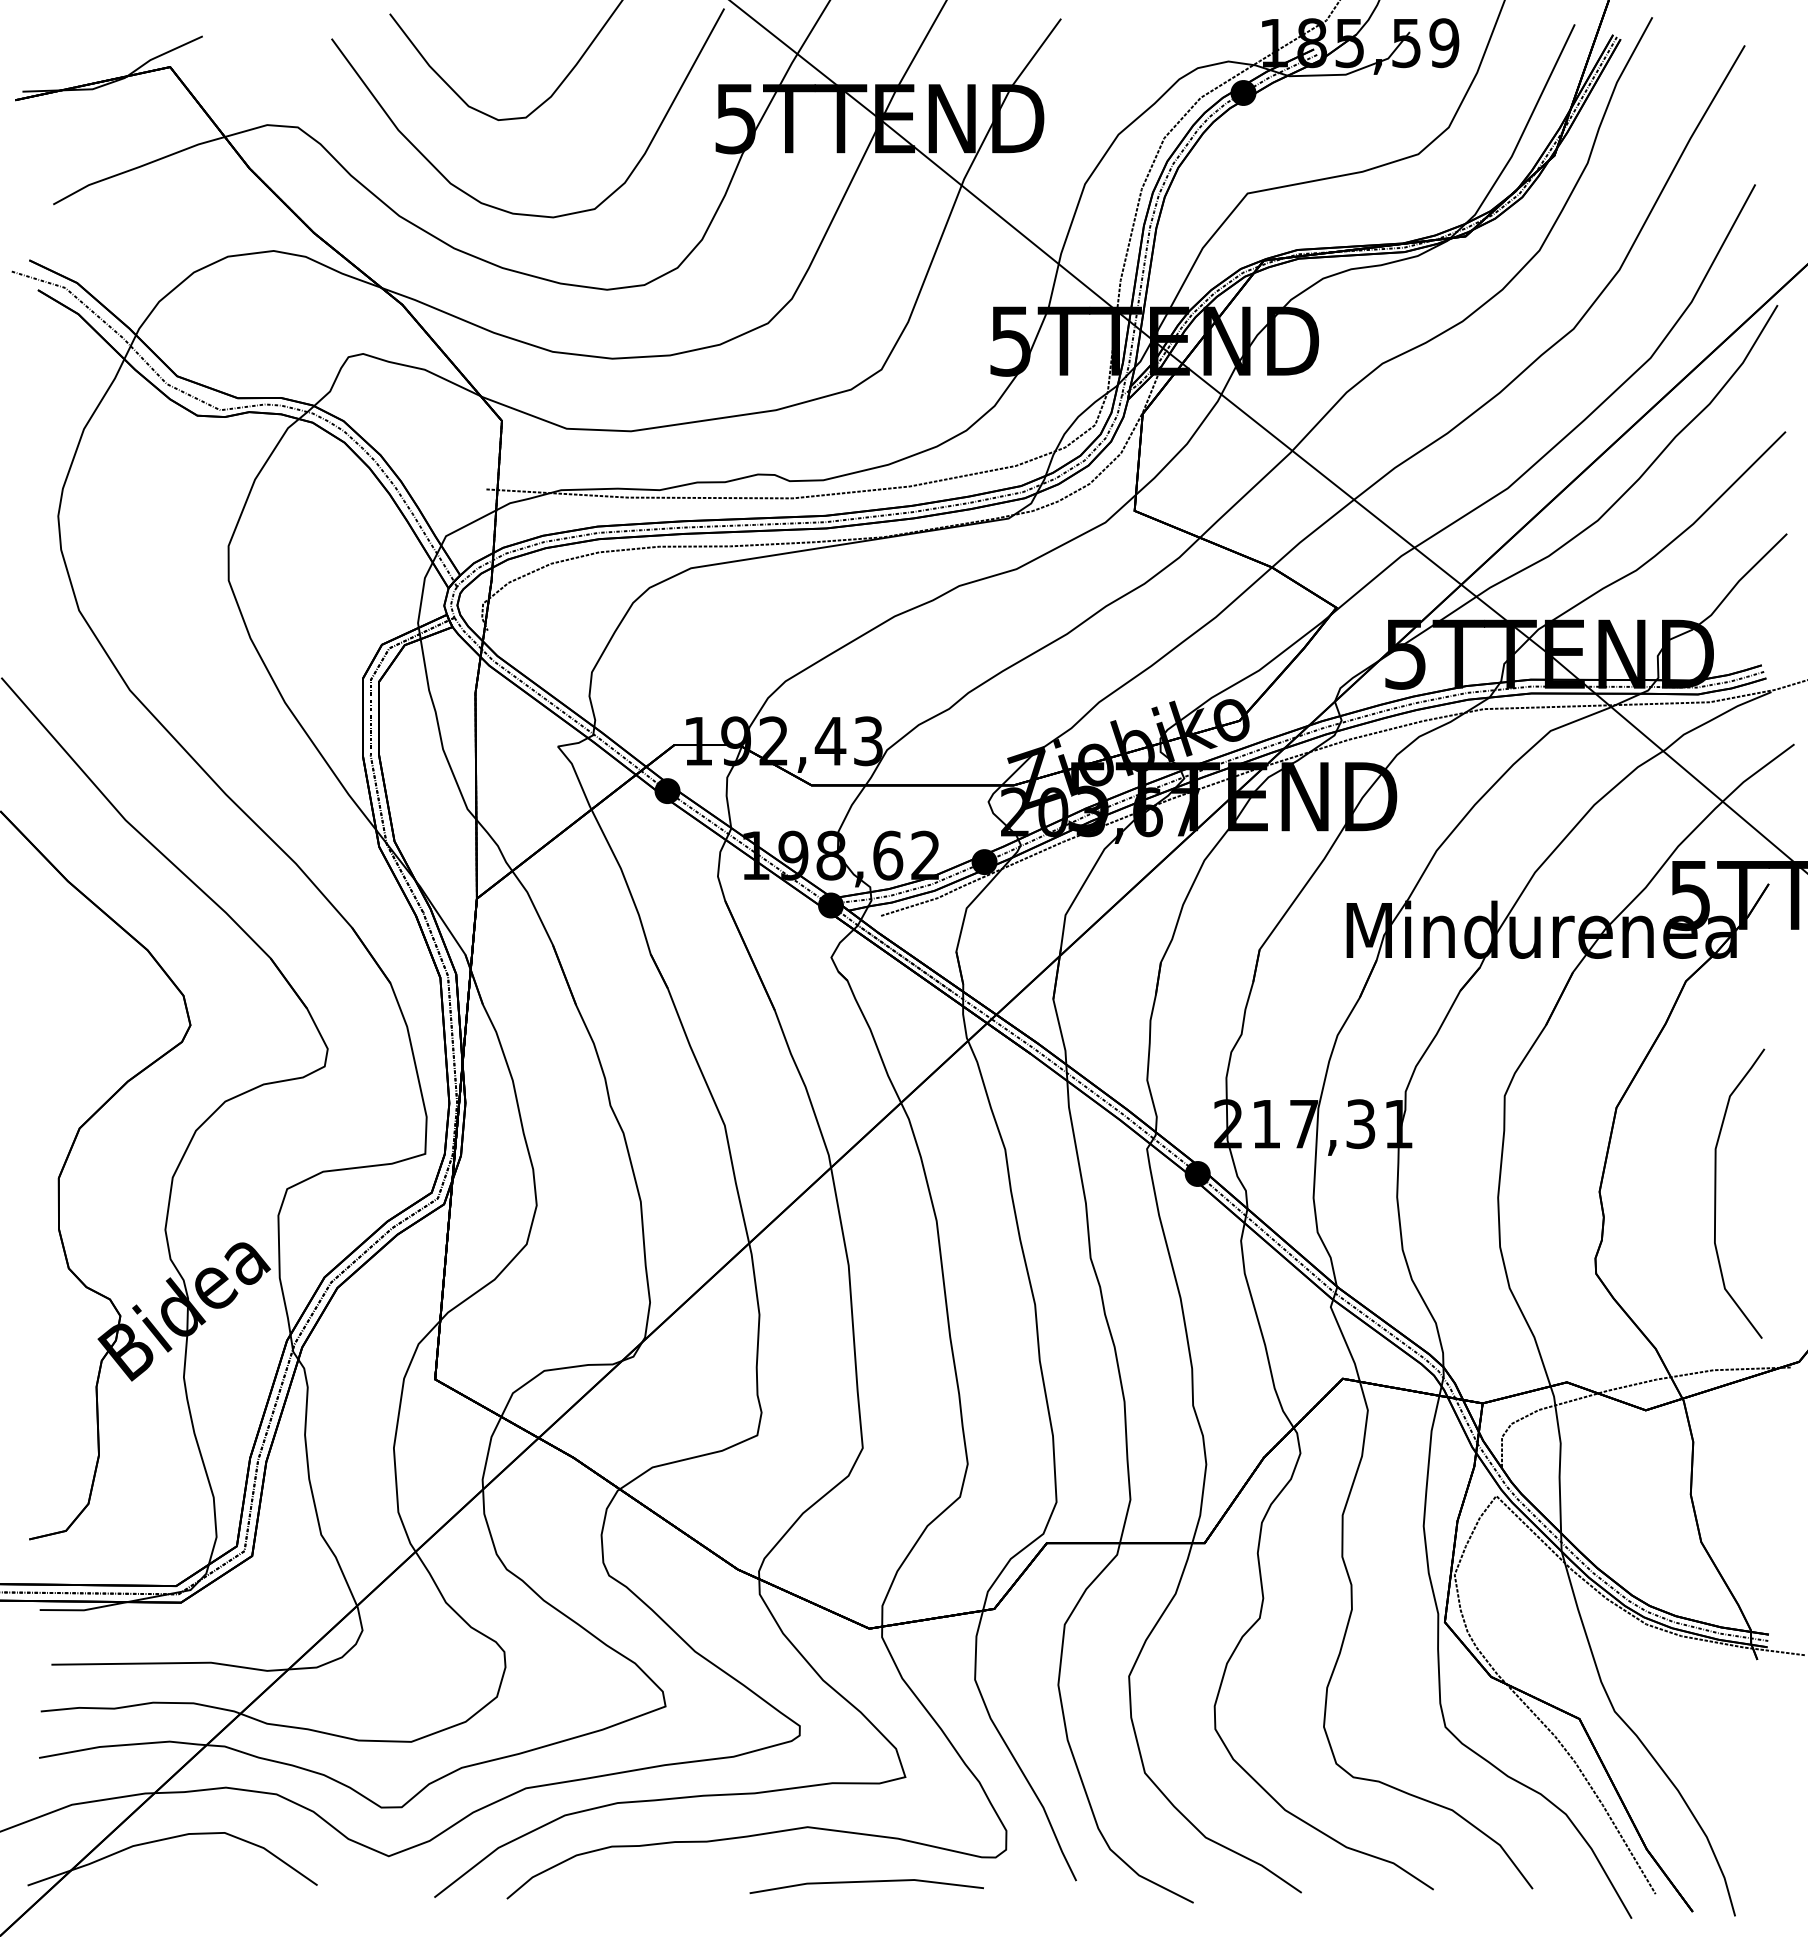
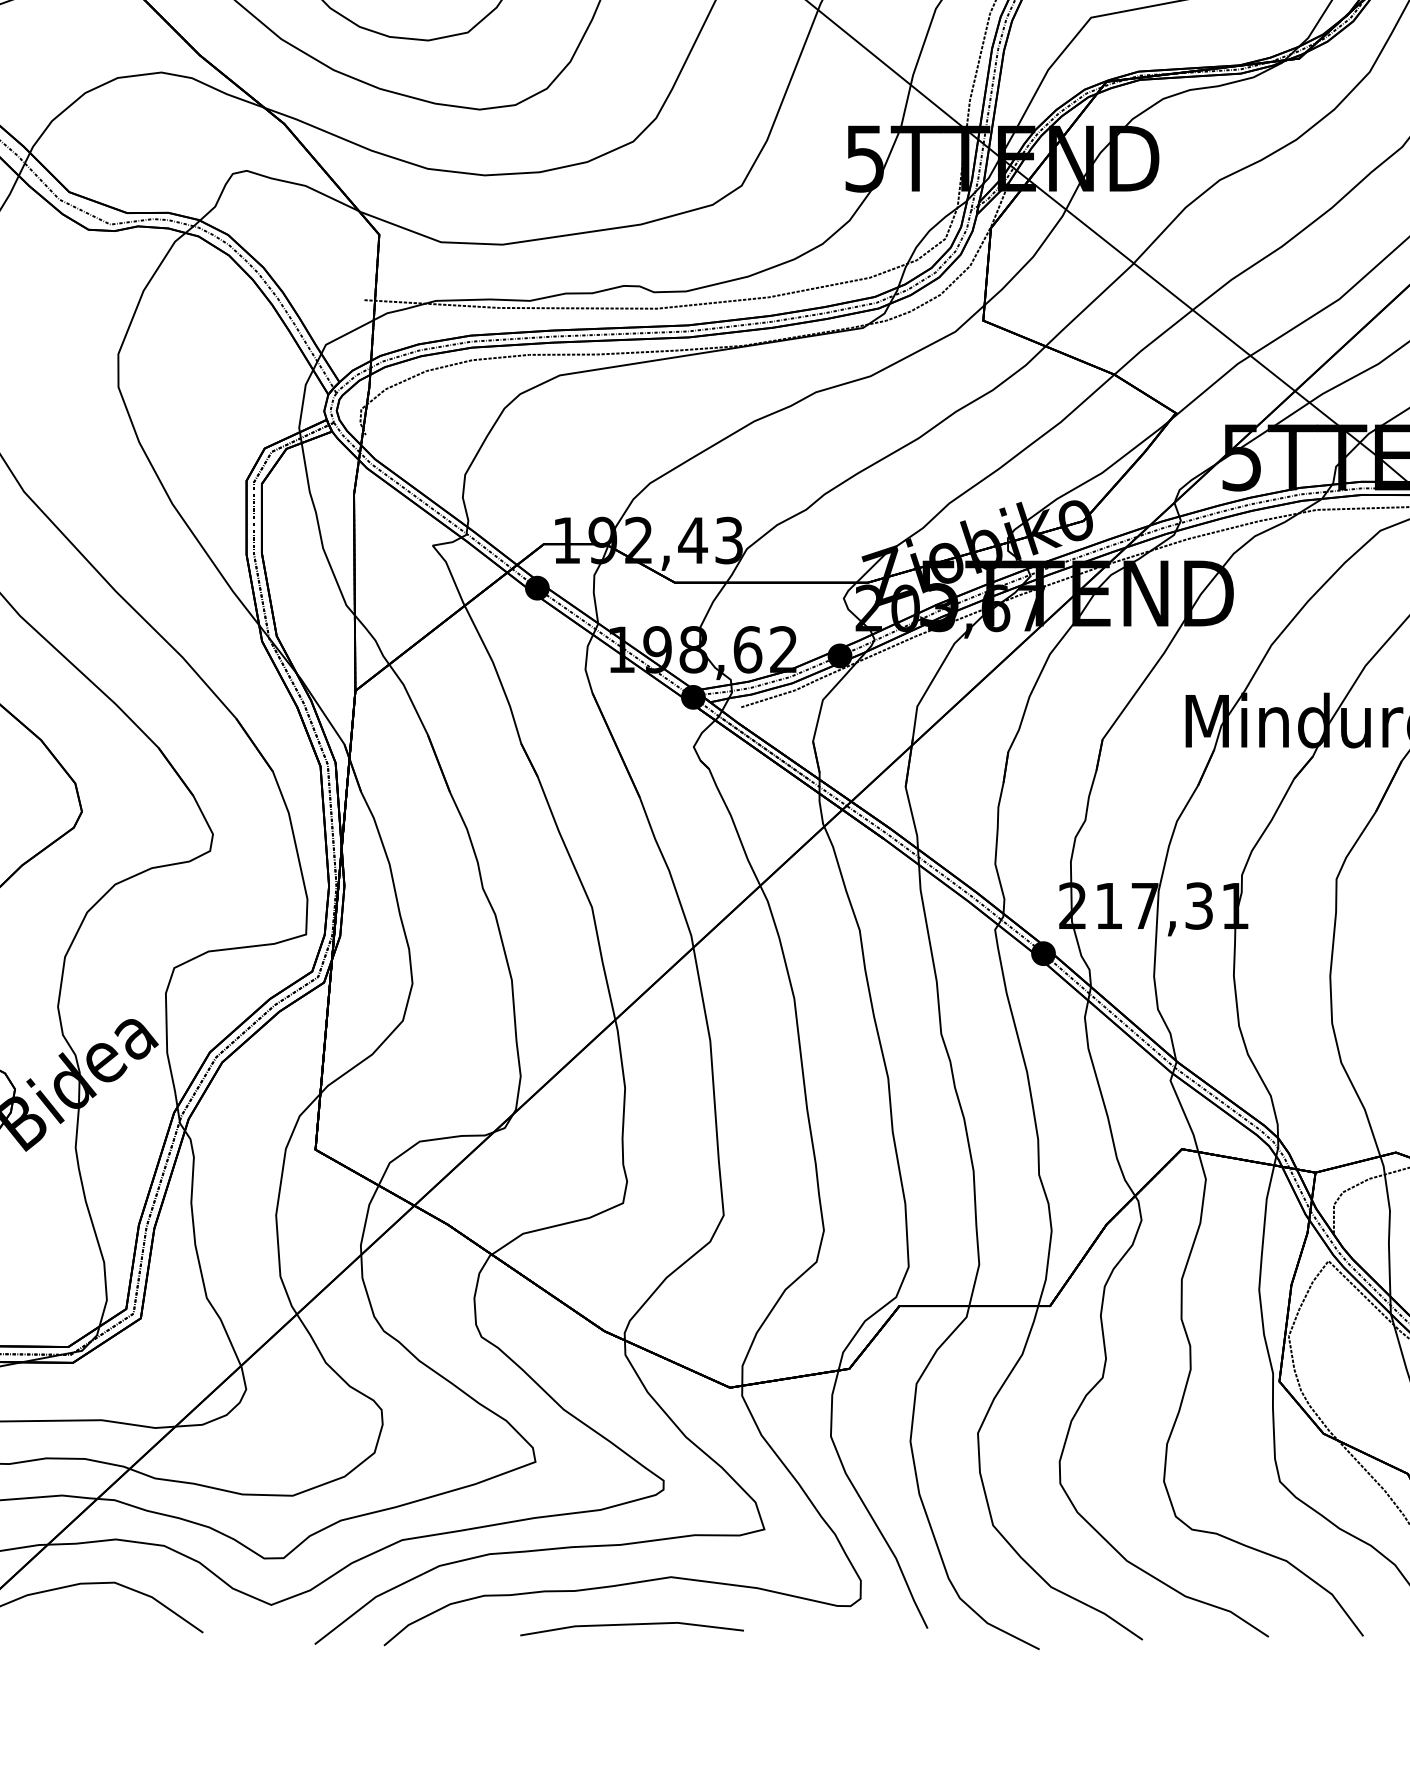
line: (866, 1882) -> (631, 1625), moved

